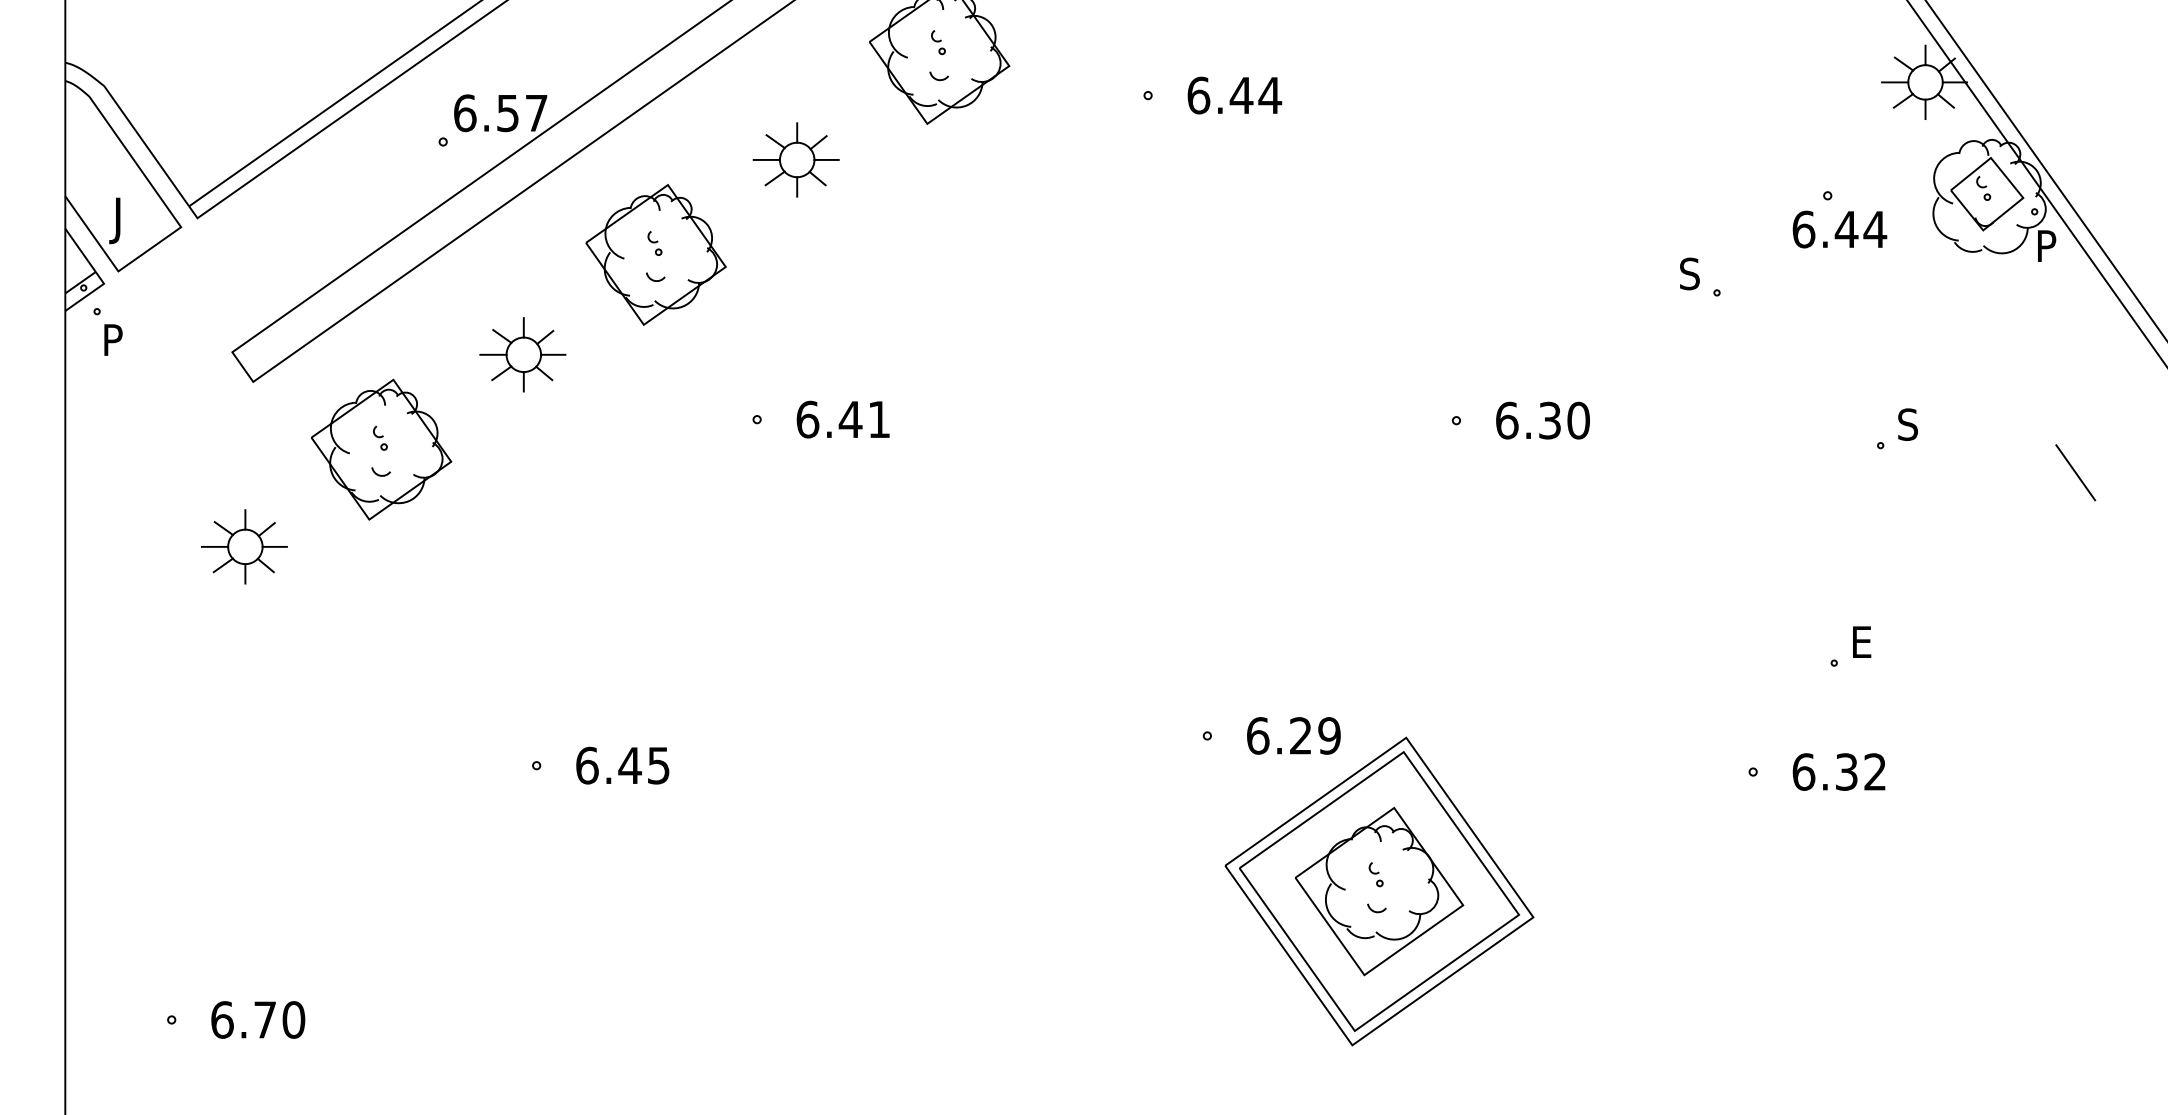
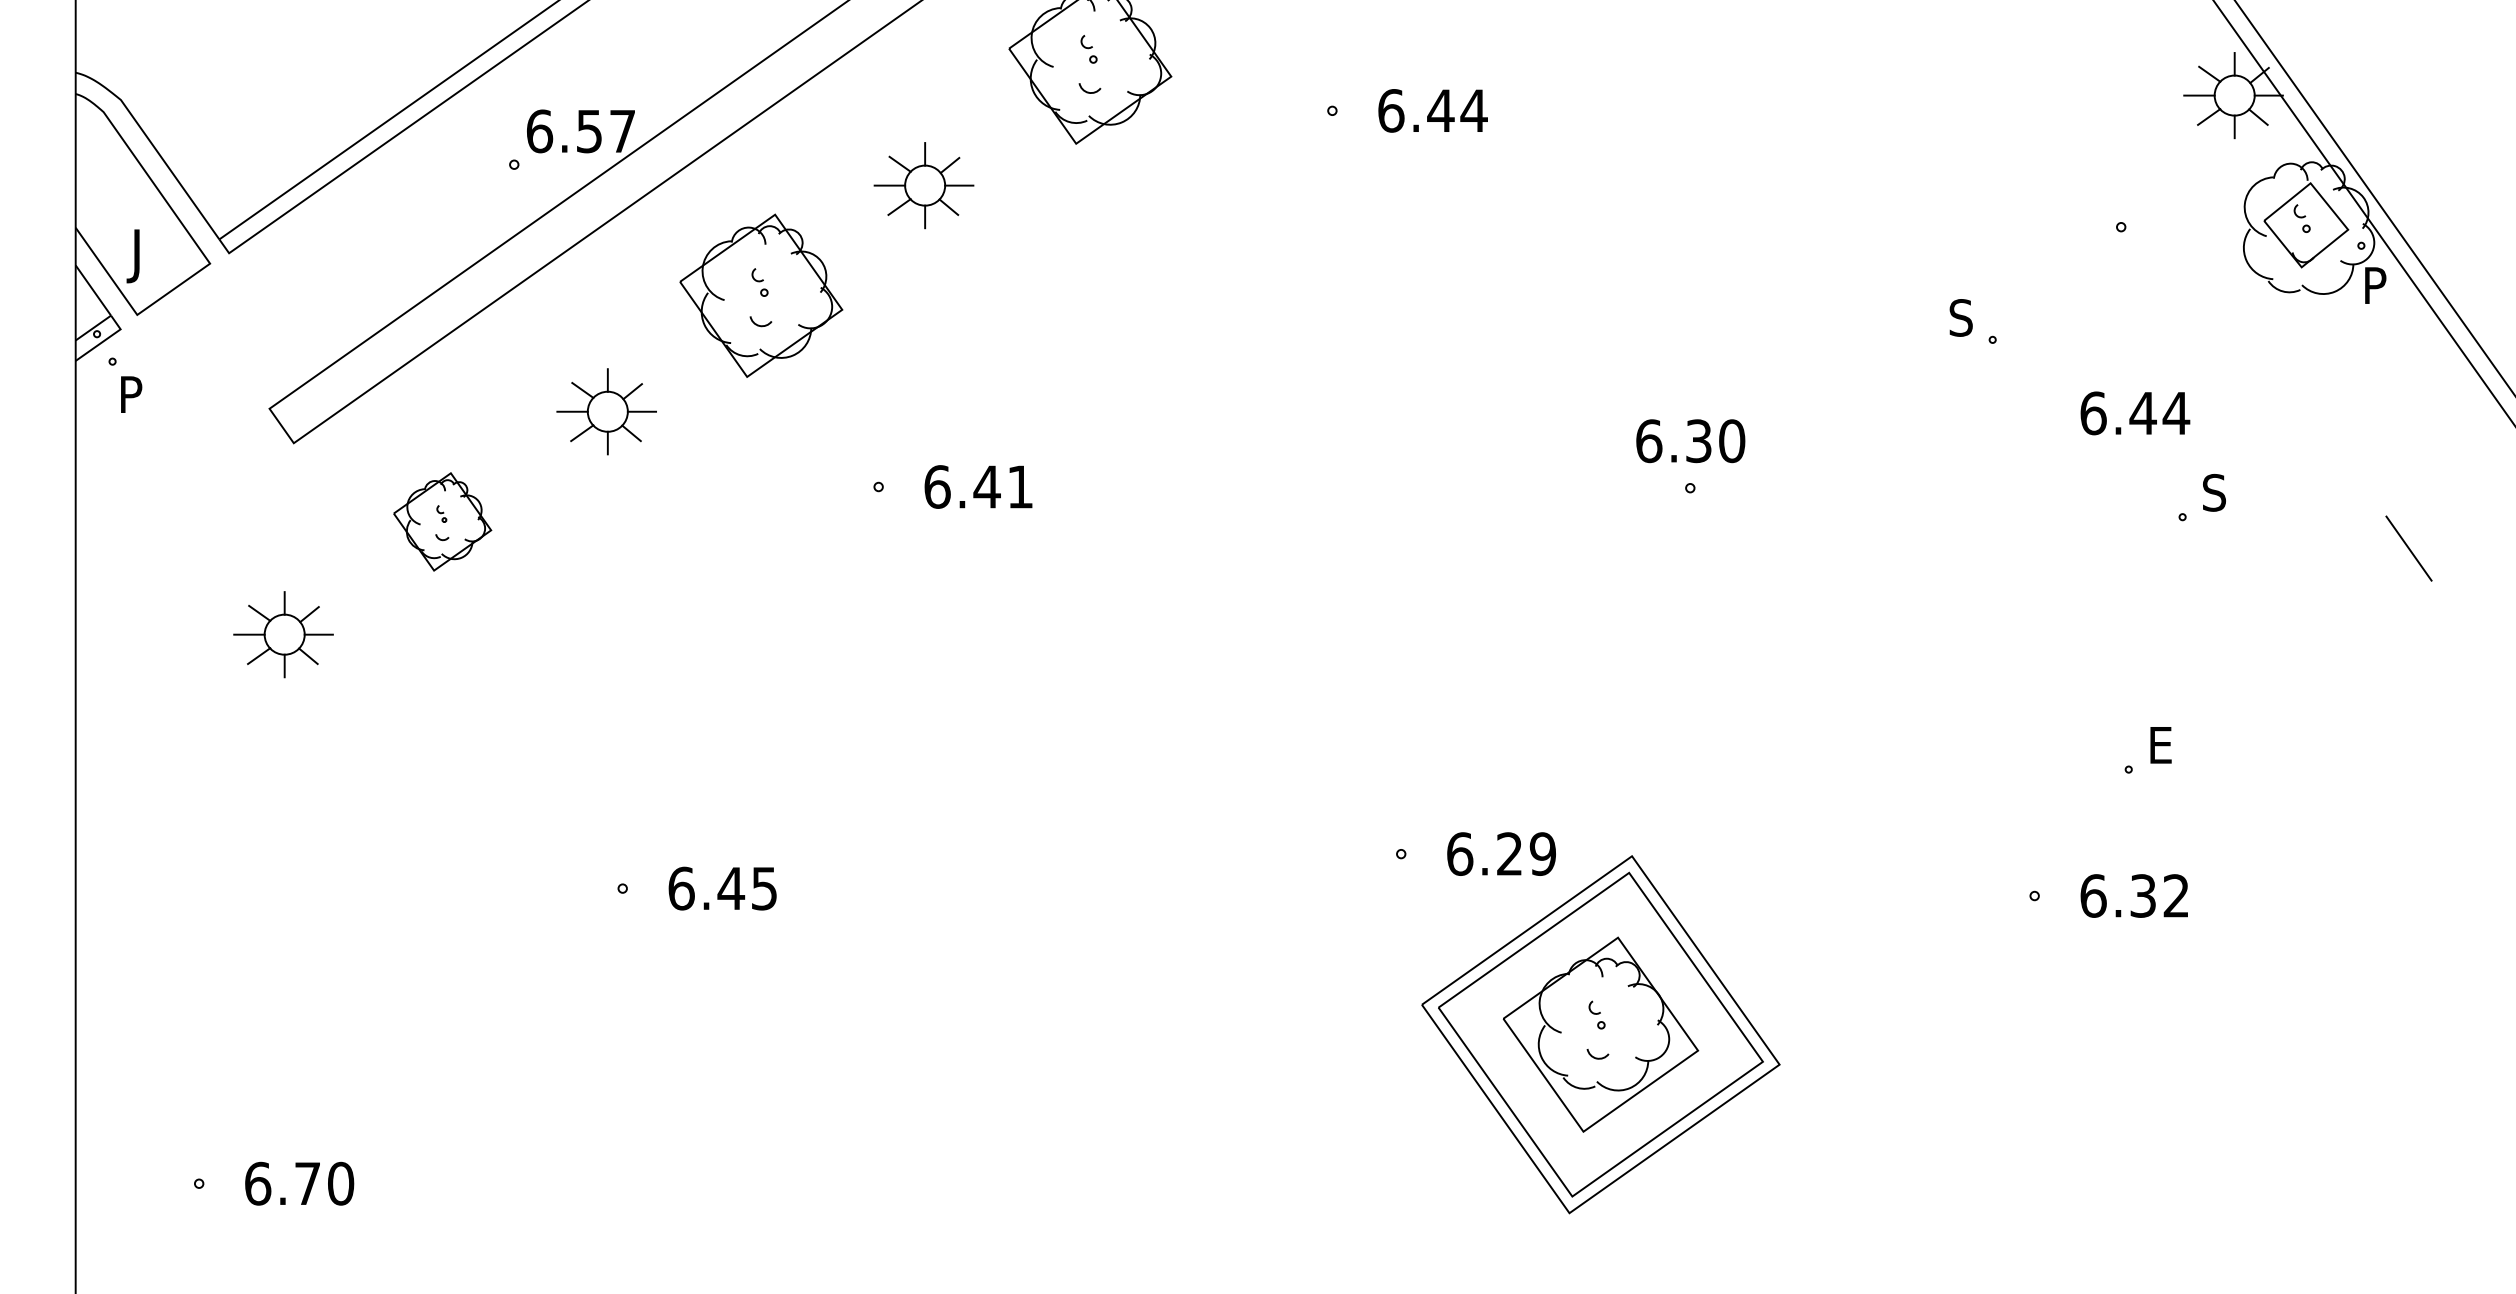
text: (1840, 229) -> (2135, 413), moved
text: (1542, 420) -> (1690, 441), moved
part: (381, 449) -> (442, 521), size x0.6

